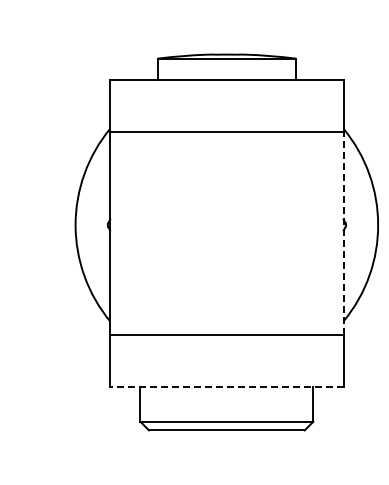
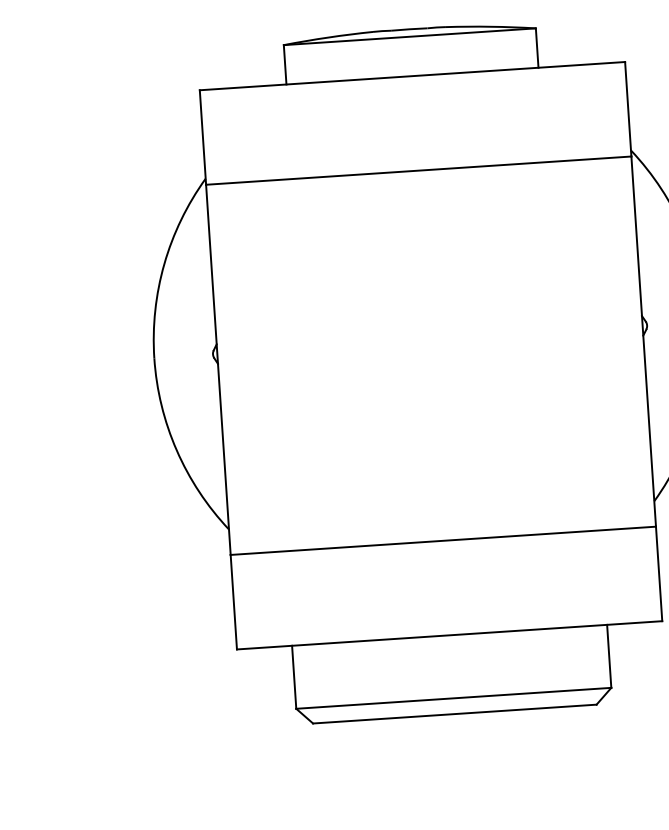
line: (343, 233) -> (643, 341), dashed -> solid
line: (226, 387) -> (448, 635), dashed -> solid

